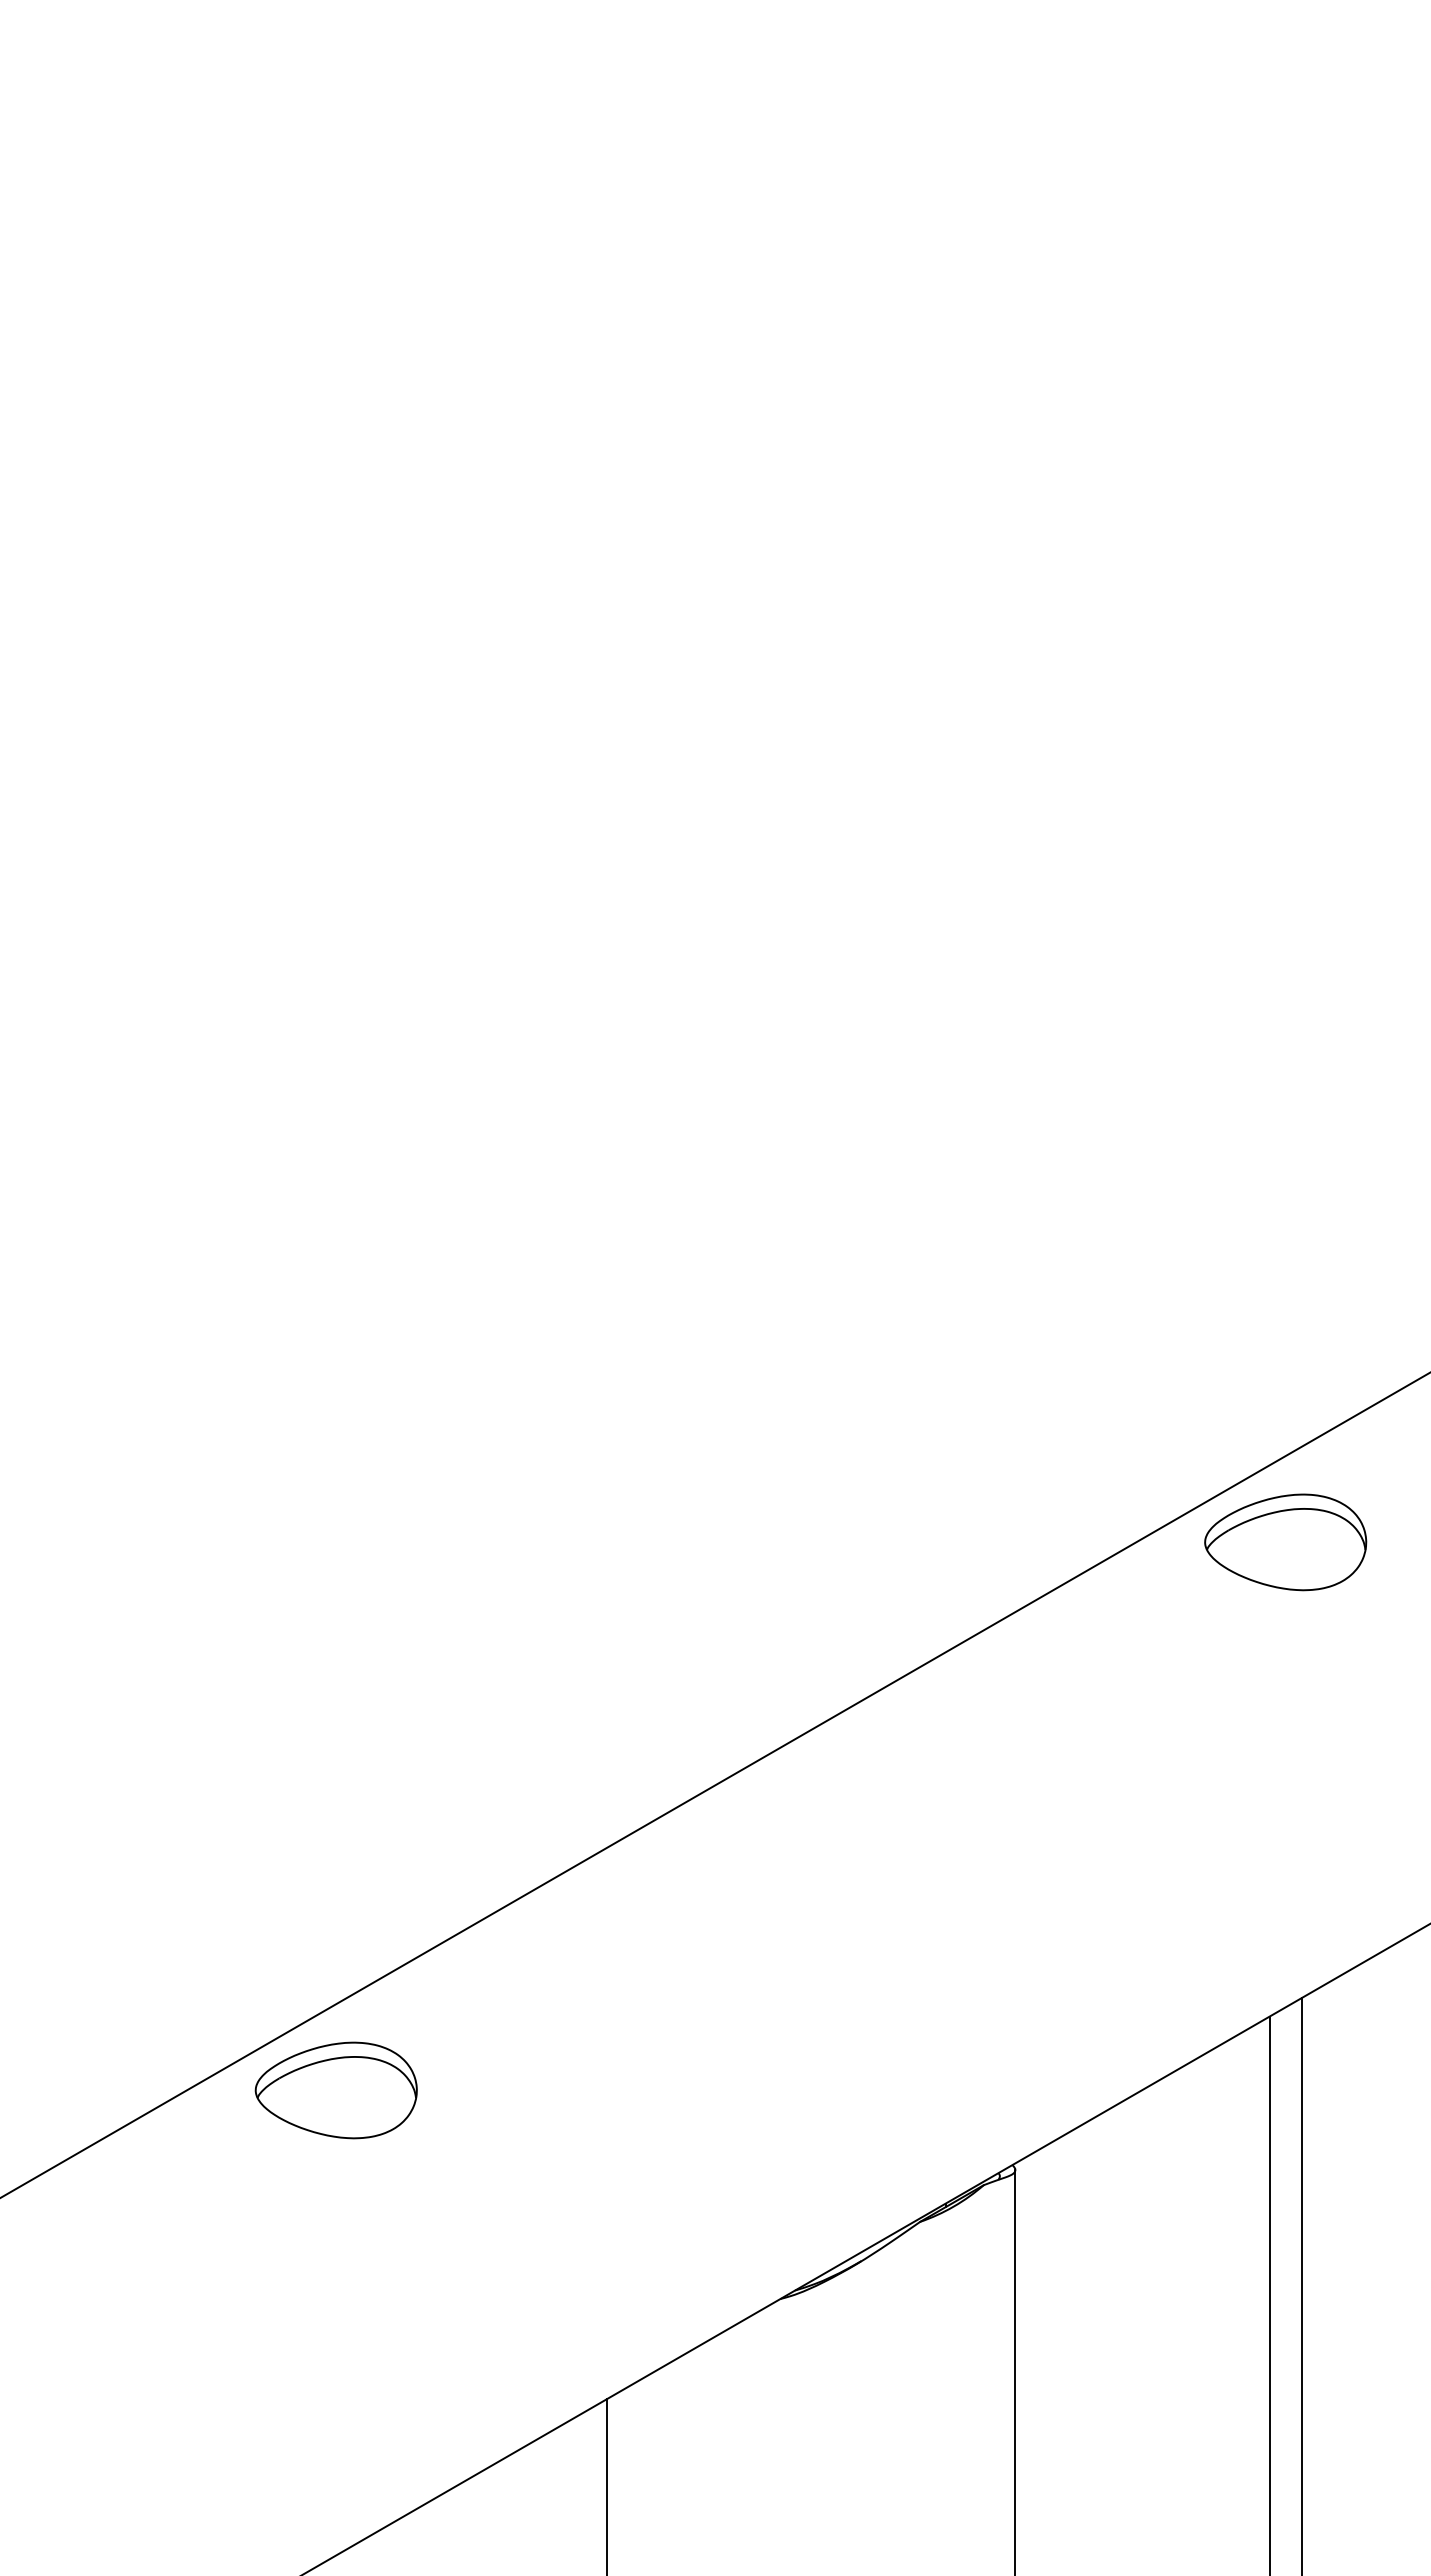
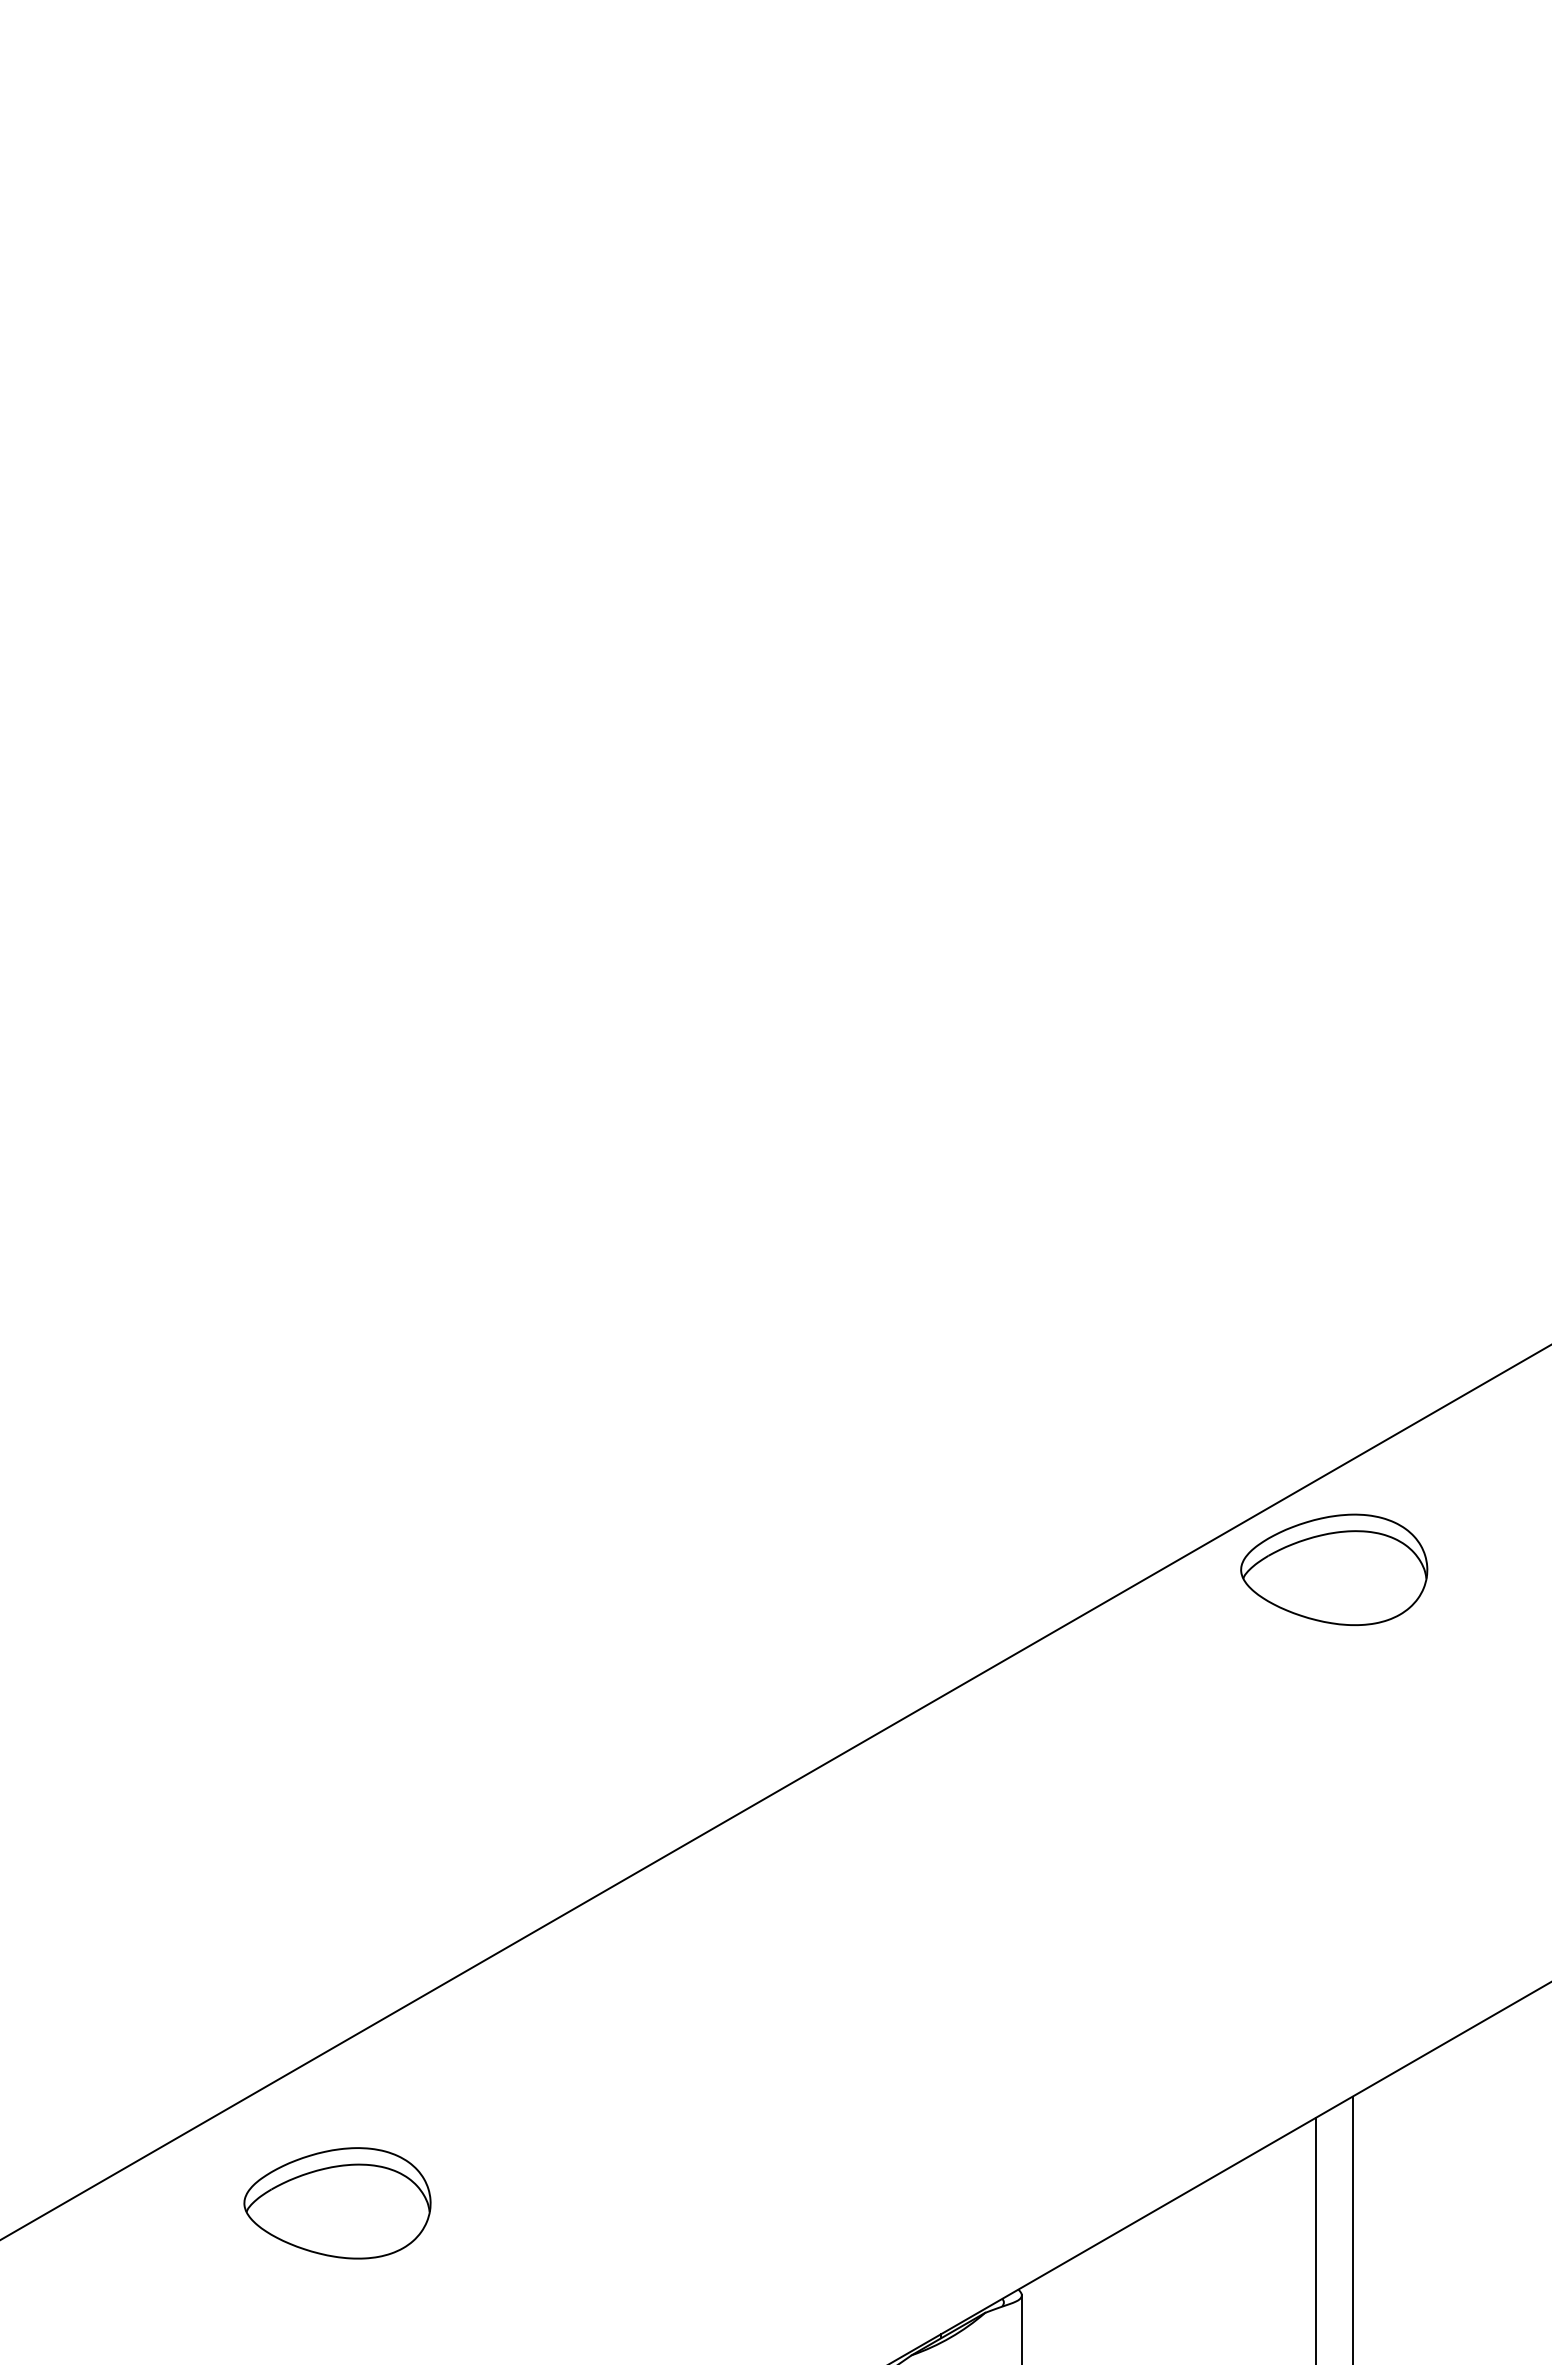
part: (335, 2090) -> (336, 2203), moved

